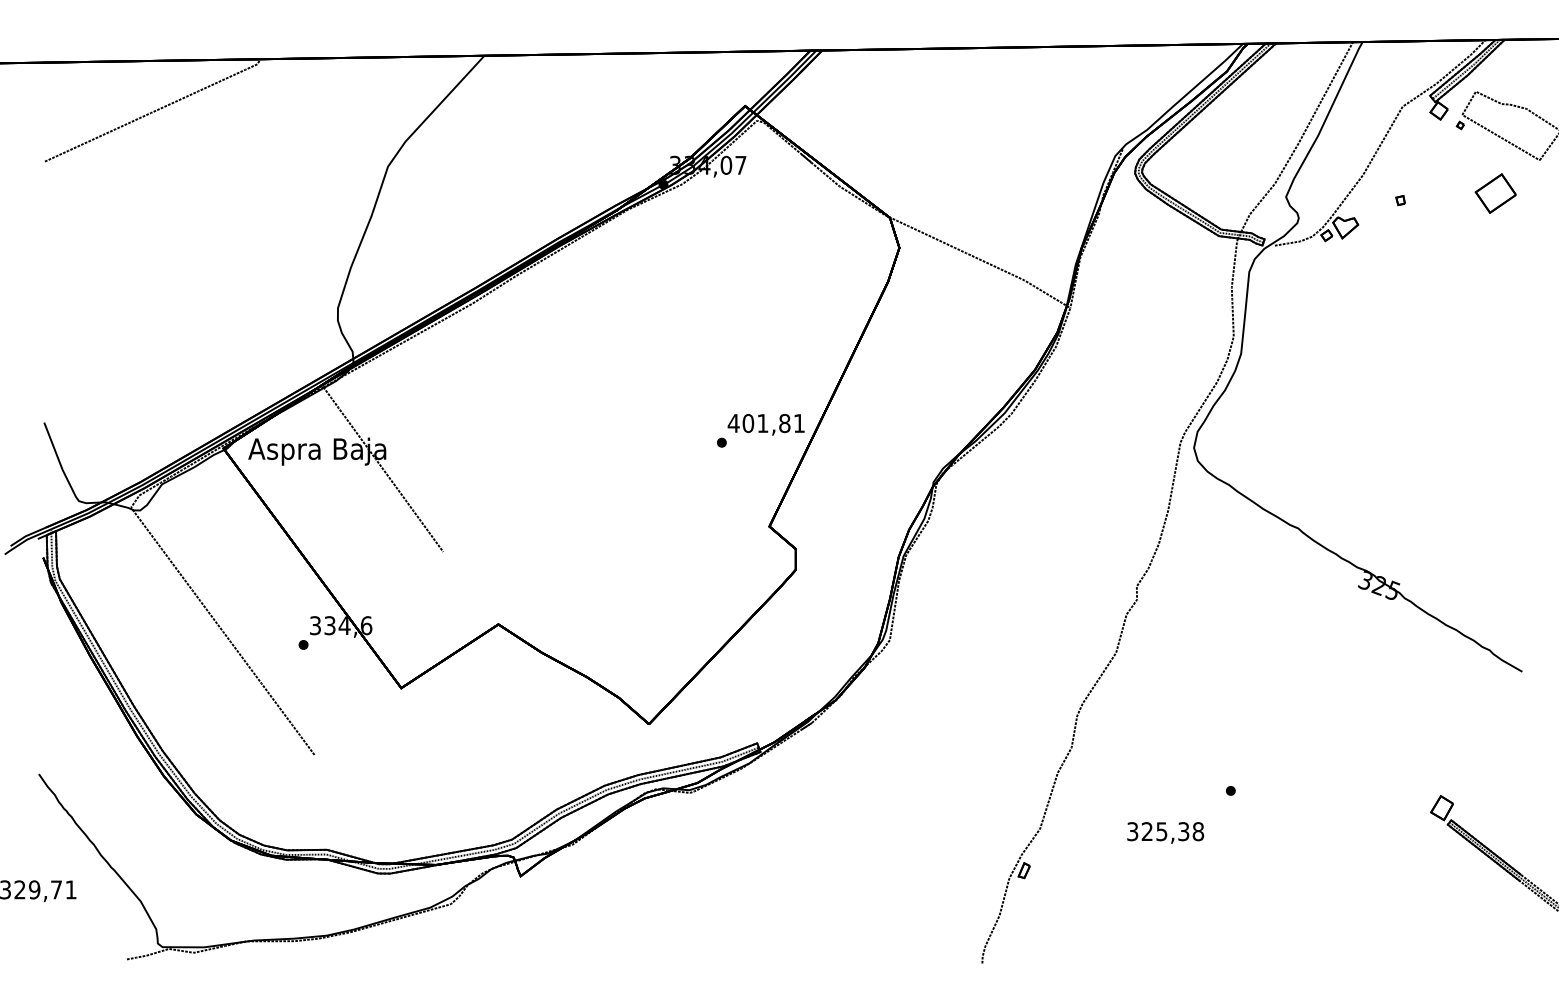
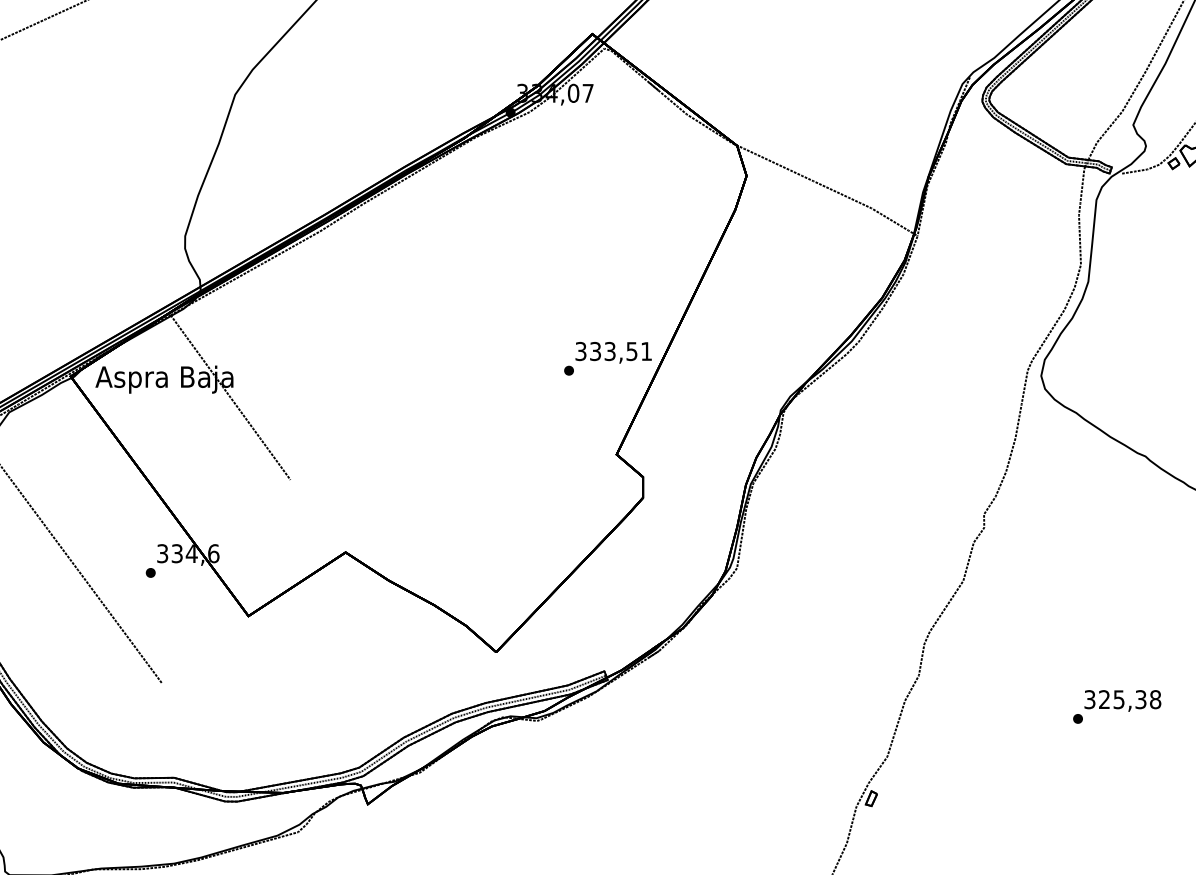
text: (758, 423) -> (605, 351), 401,81 -> 333,51
text: (1165, 832) -> (1122, 700), moved

